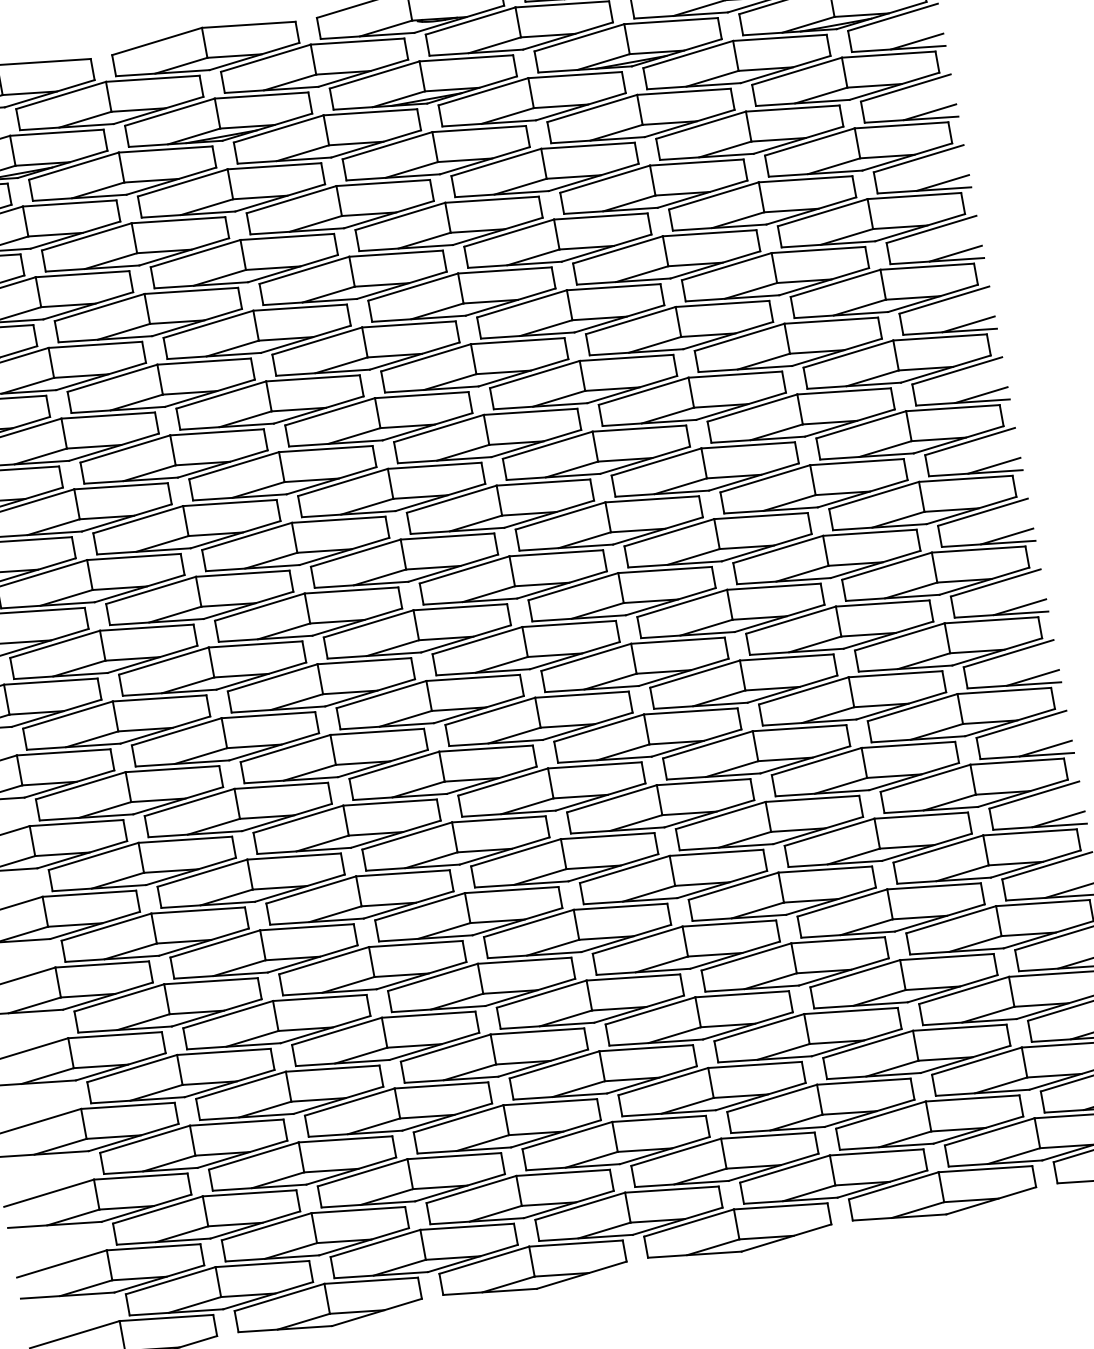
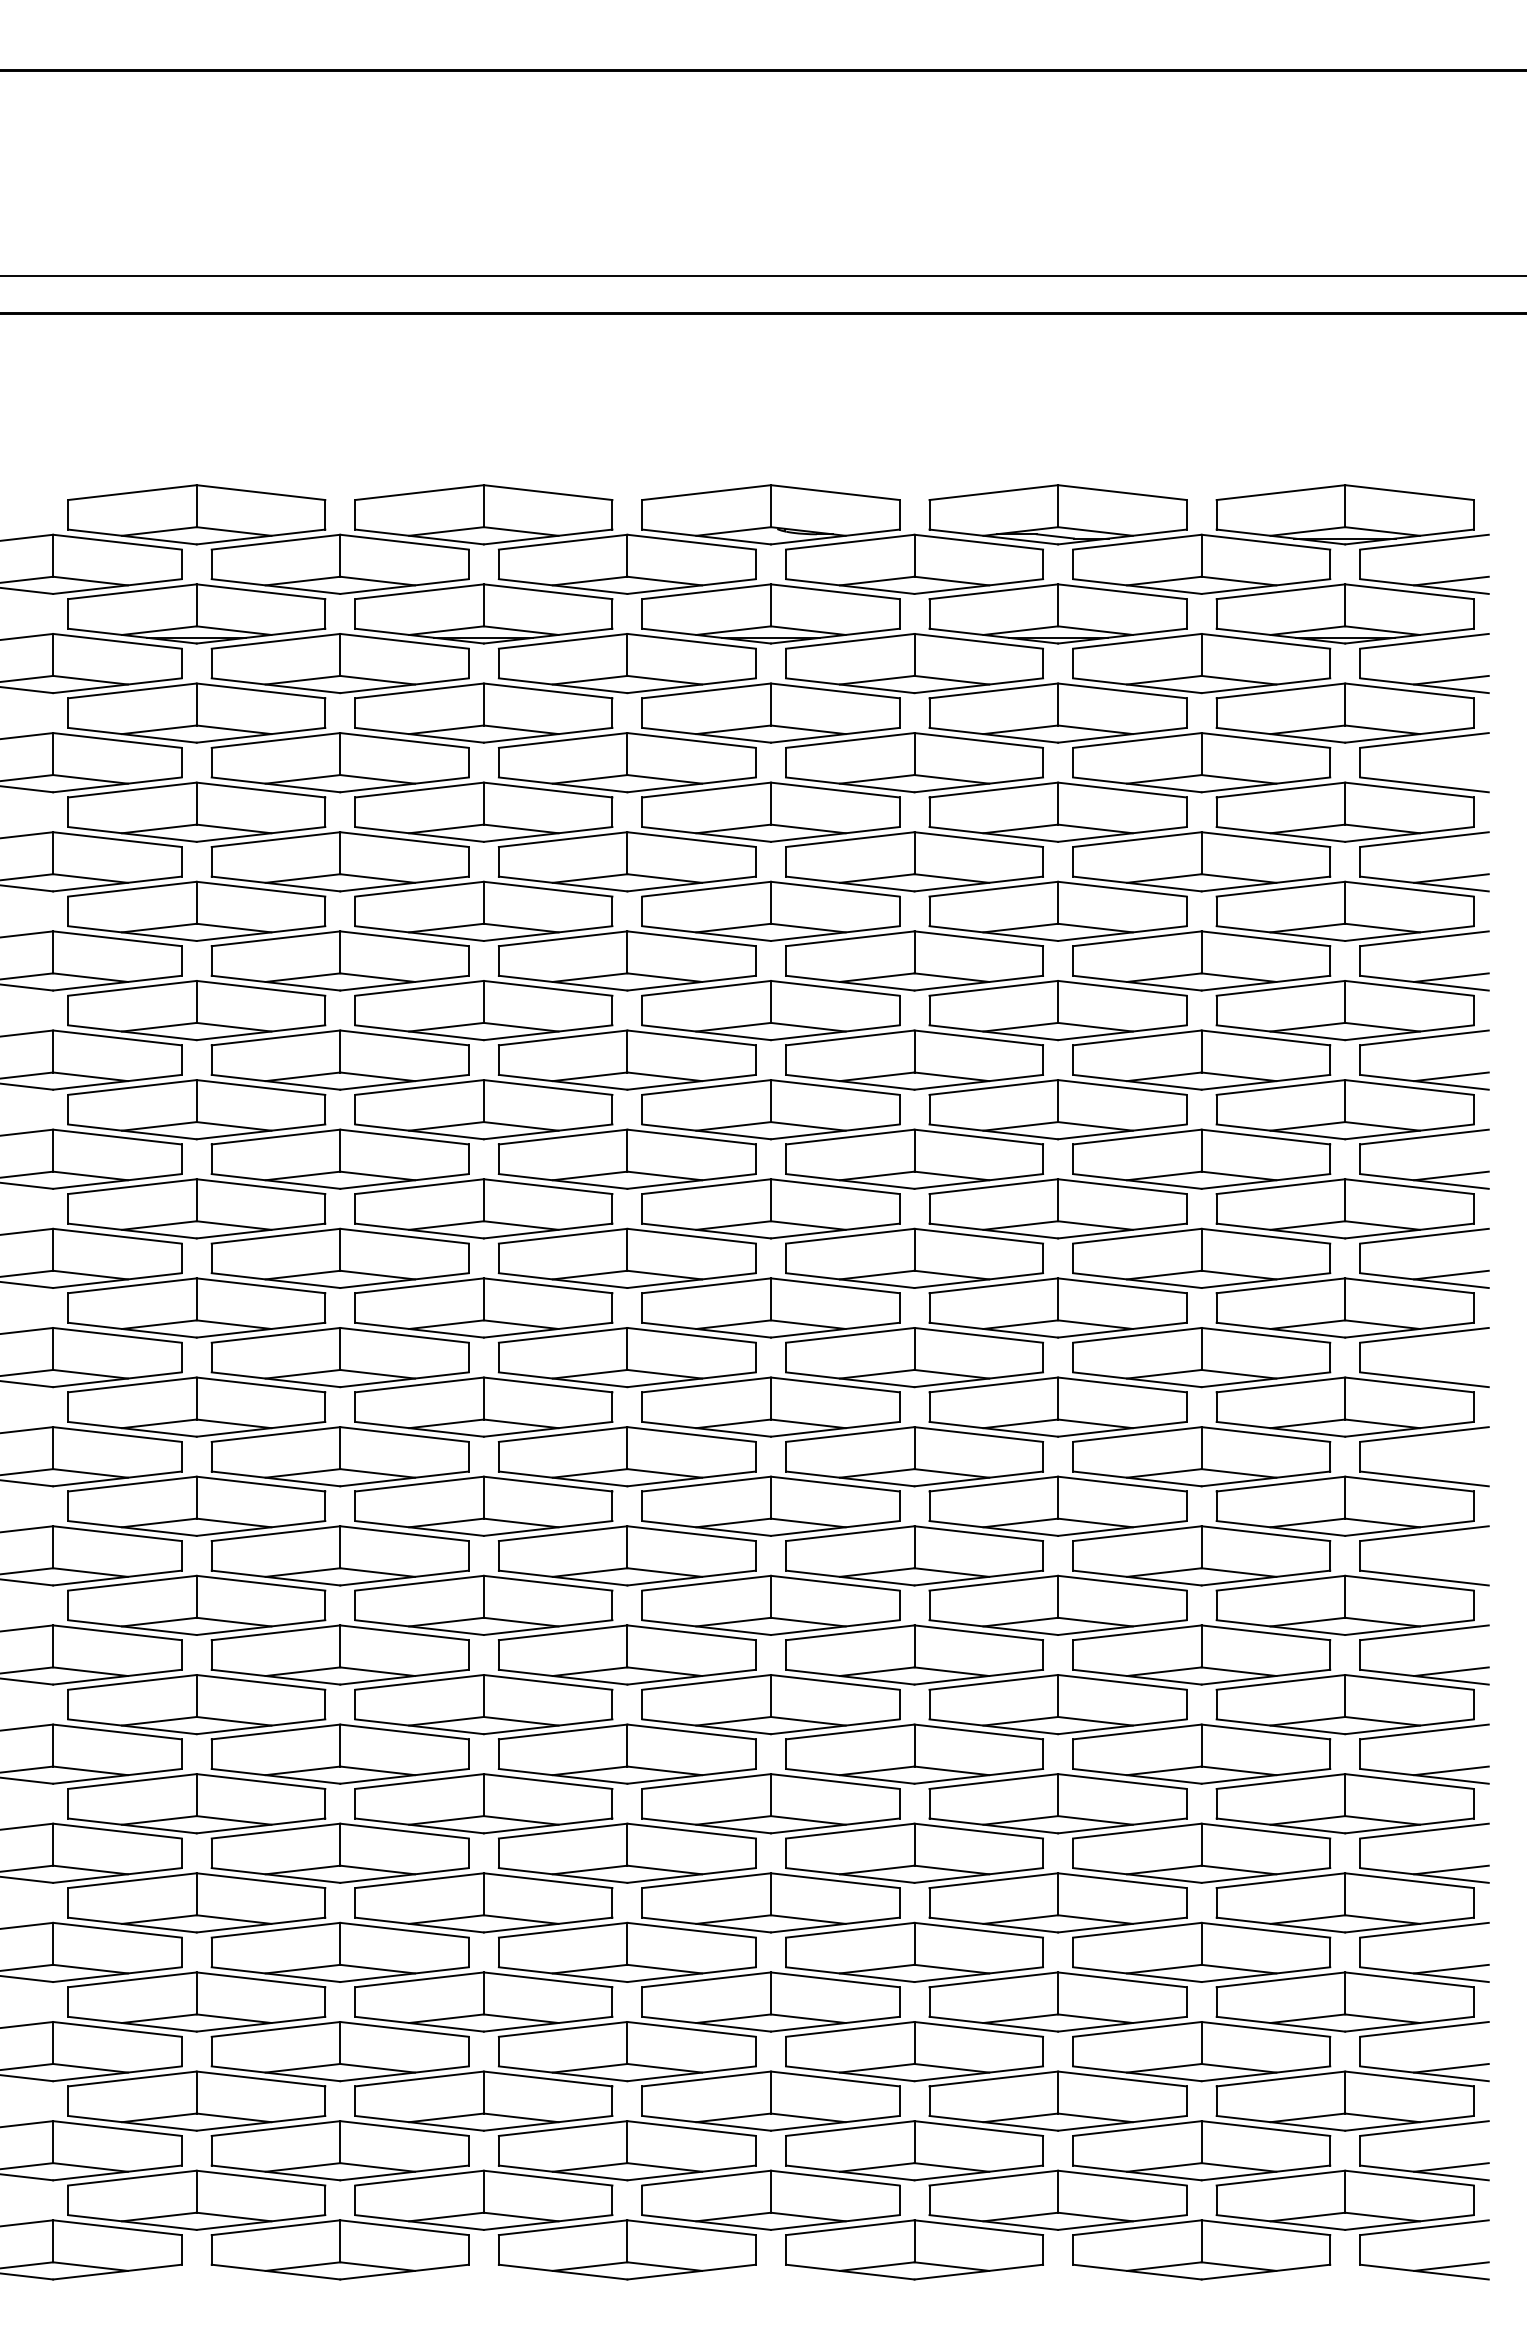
line: (930, 112) -> (1451, 779), removed
line: (1007, 535) -> (1451, 1373), removed
line: (1020, 607) -> (1451, 1473), removed
line: (1032, 677) -> (1451, 1572), removed

